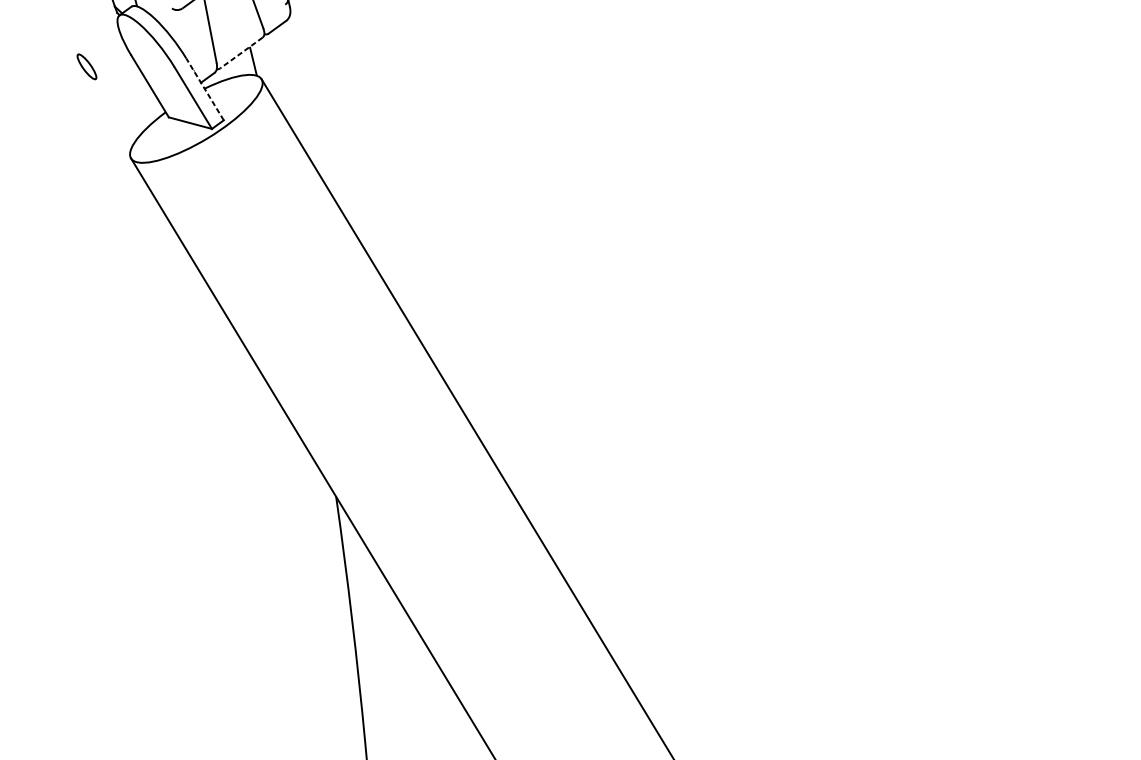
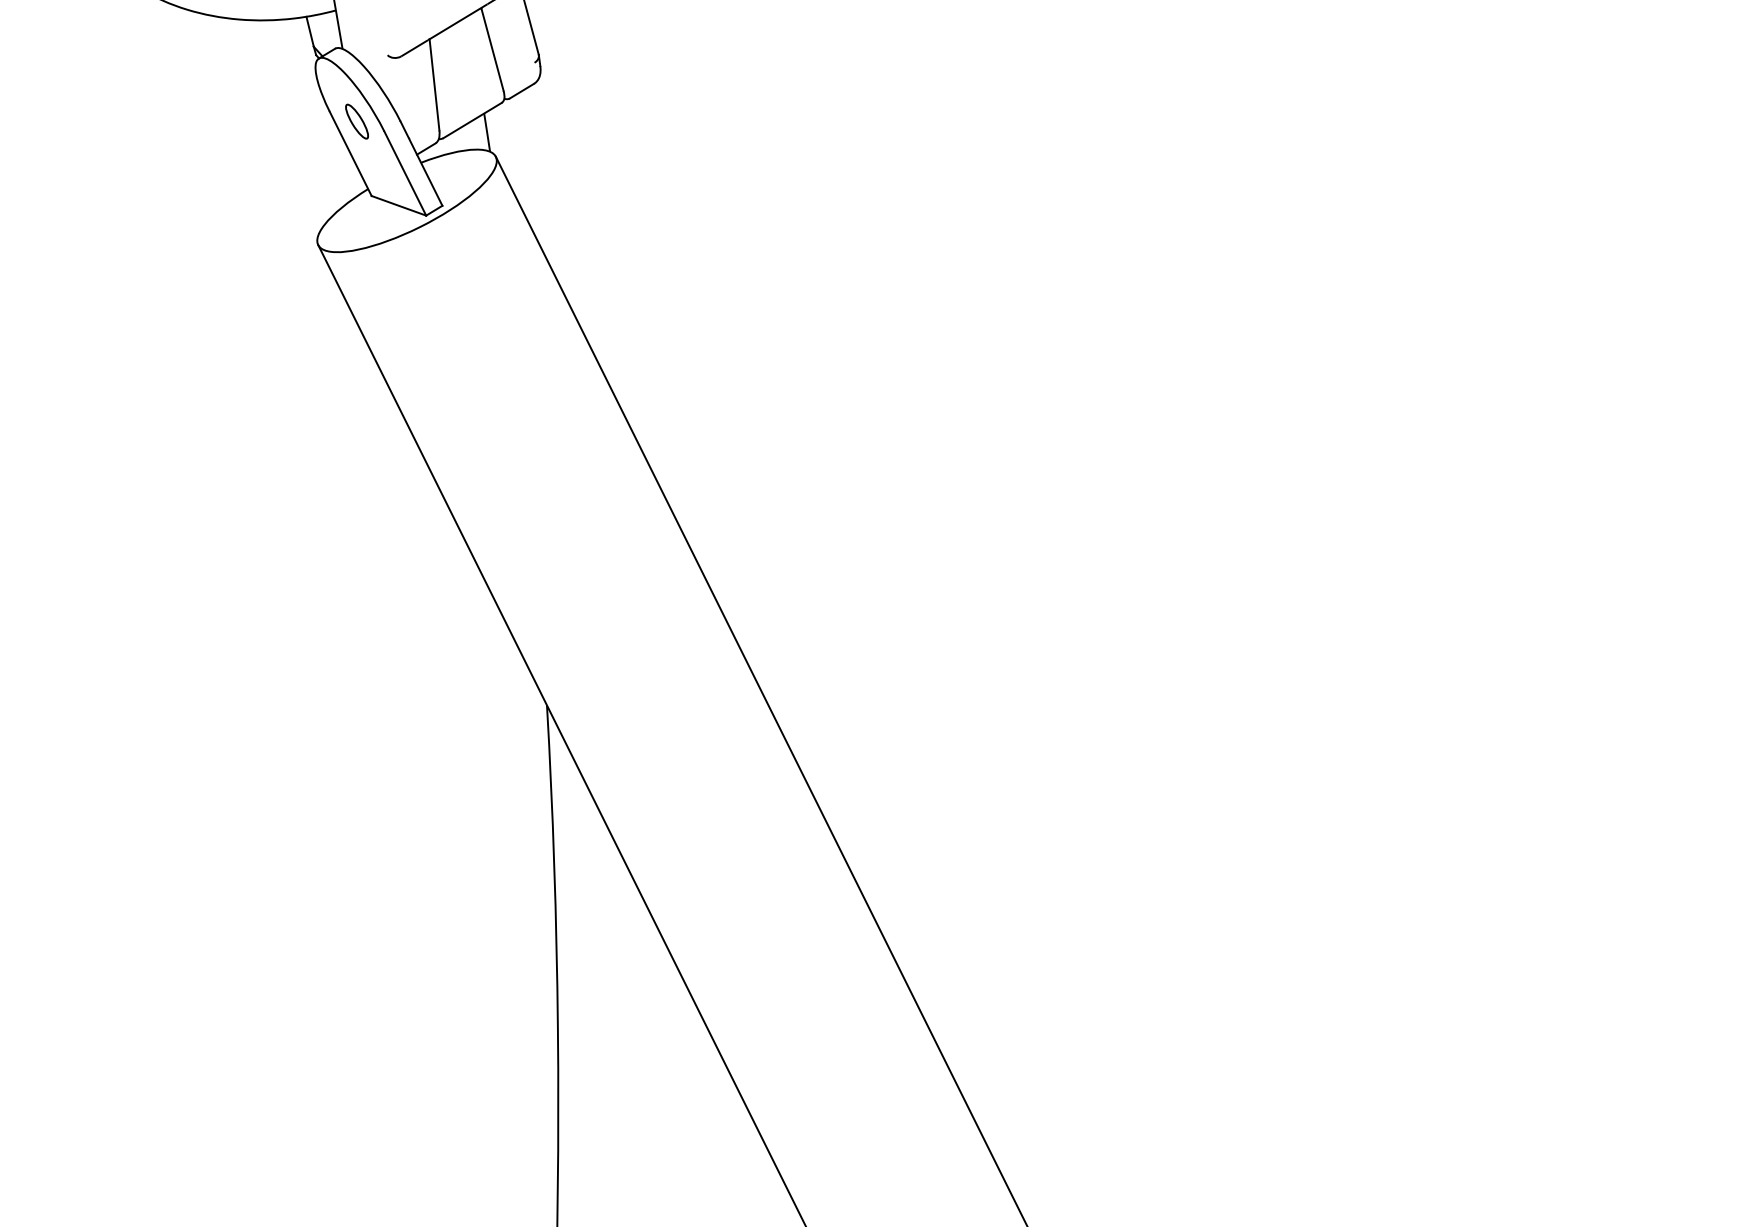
line: (241, 52) -> (472, 120), dashed -> solid
part: (86, 66) -> (356, 121), moved
line: (205, 89) -> (421, 163), dashed -> solid

